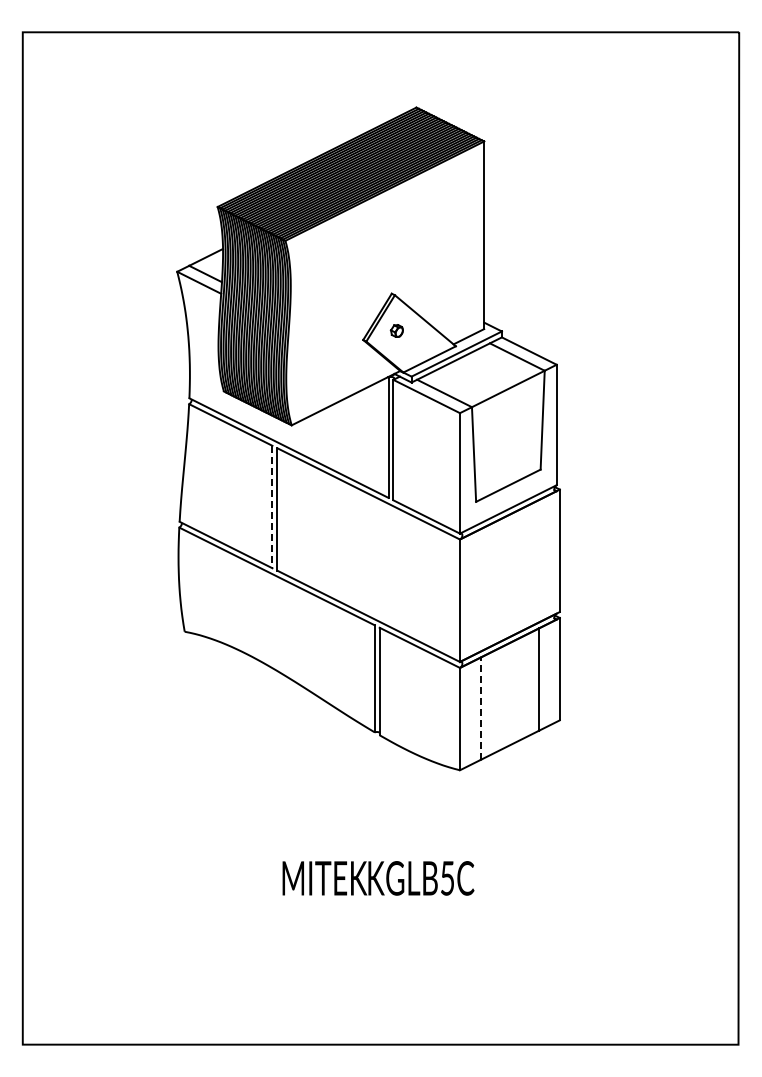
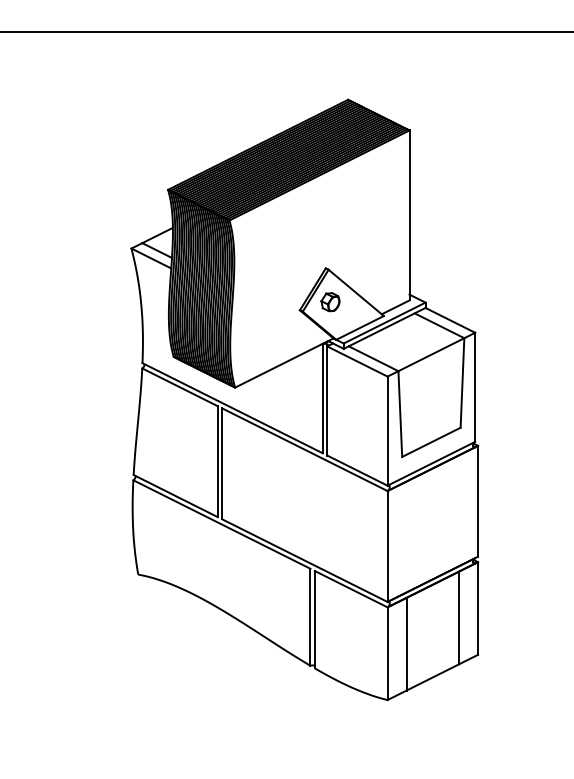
part: (396, 330) -> (330, 301), size x1.67
line: (272, 507) -> (217, 462), dashed -> solid
line: (480, 708) -> (406, 644), dashed -> solid

